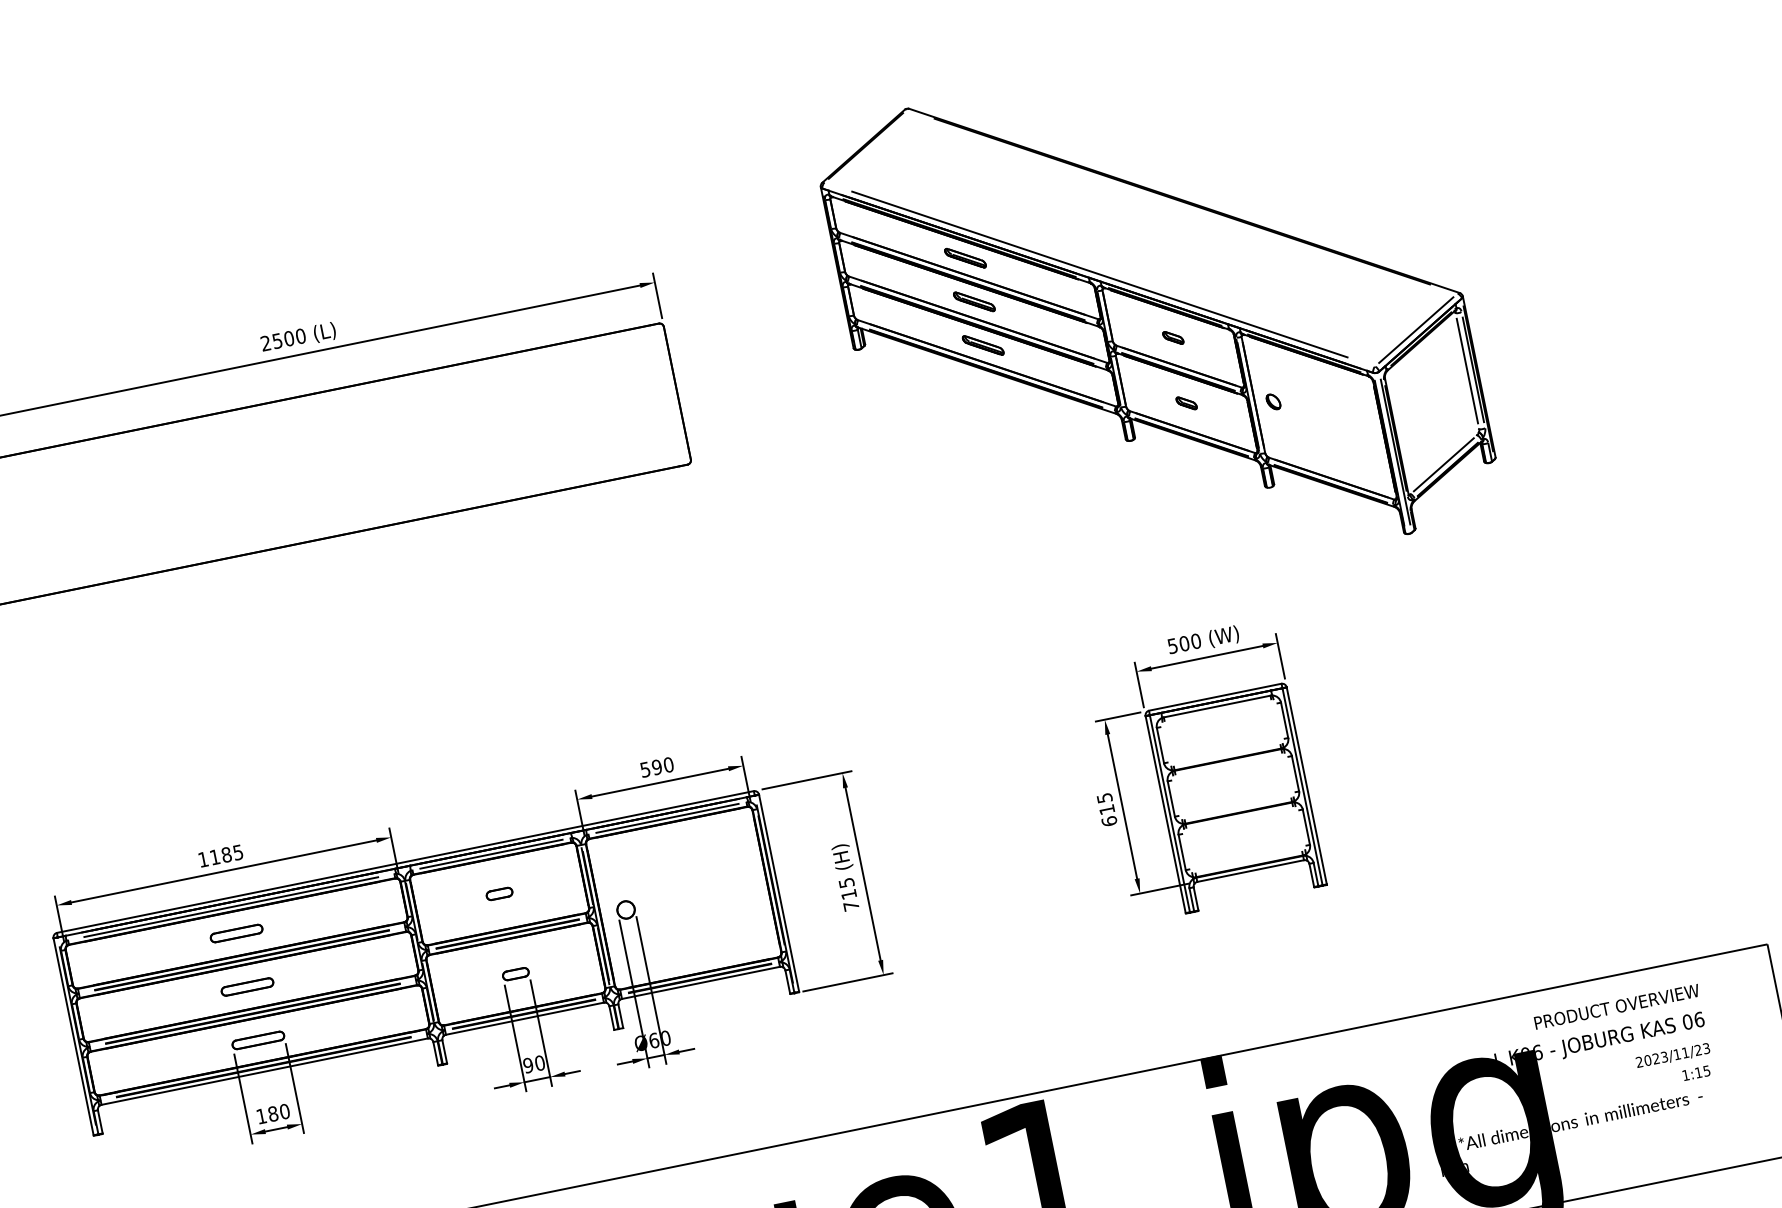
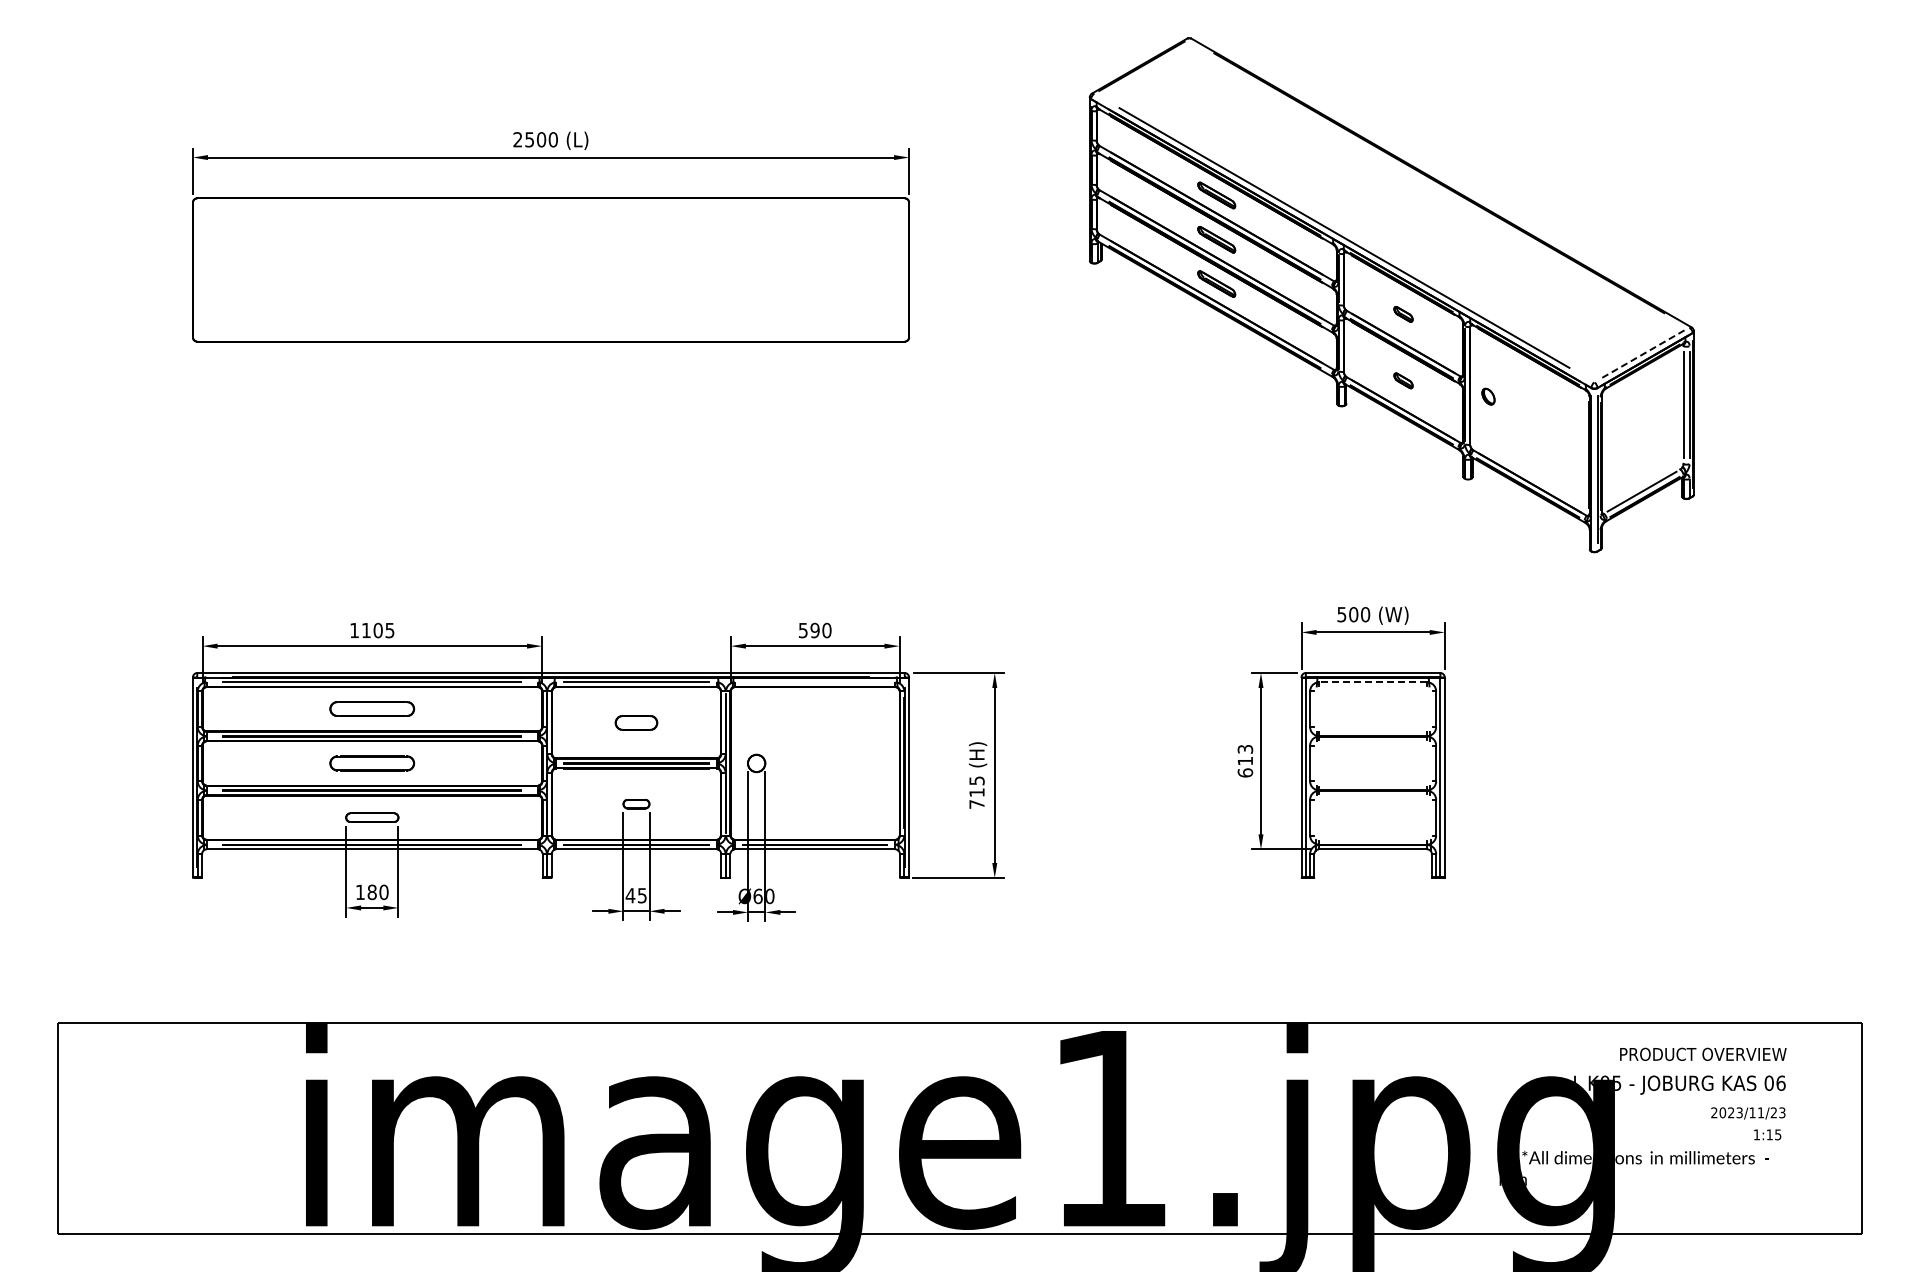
line: (1416, 330) -> (1641, 355), solid -> dashed
line: (1216, 706) -> (1372, 682), solid -> dashed
text: (1103, 798) -> (1244, 749), 615 -> 613
line: (667, 818) -> (815, 682), removed
text: (225, 854) -> (377, 630), 1185 -> 1105
part: (499, 893) -> (636, 722), size x1.6
part: (236, 933) -> (372, 709), size x1.6
part: (247, 986) -> (372, 763), size x1.6
text: (1538, 1051) -> (1617, 1082), J_K06 -> J_K05
text: (533, 1064) -> (635, 895), 90 -> 45

